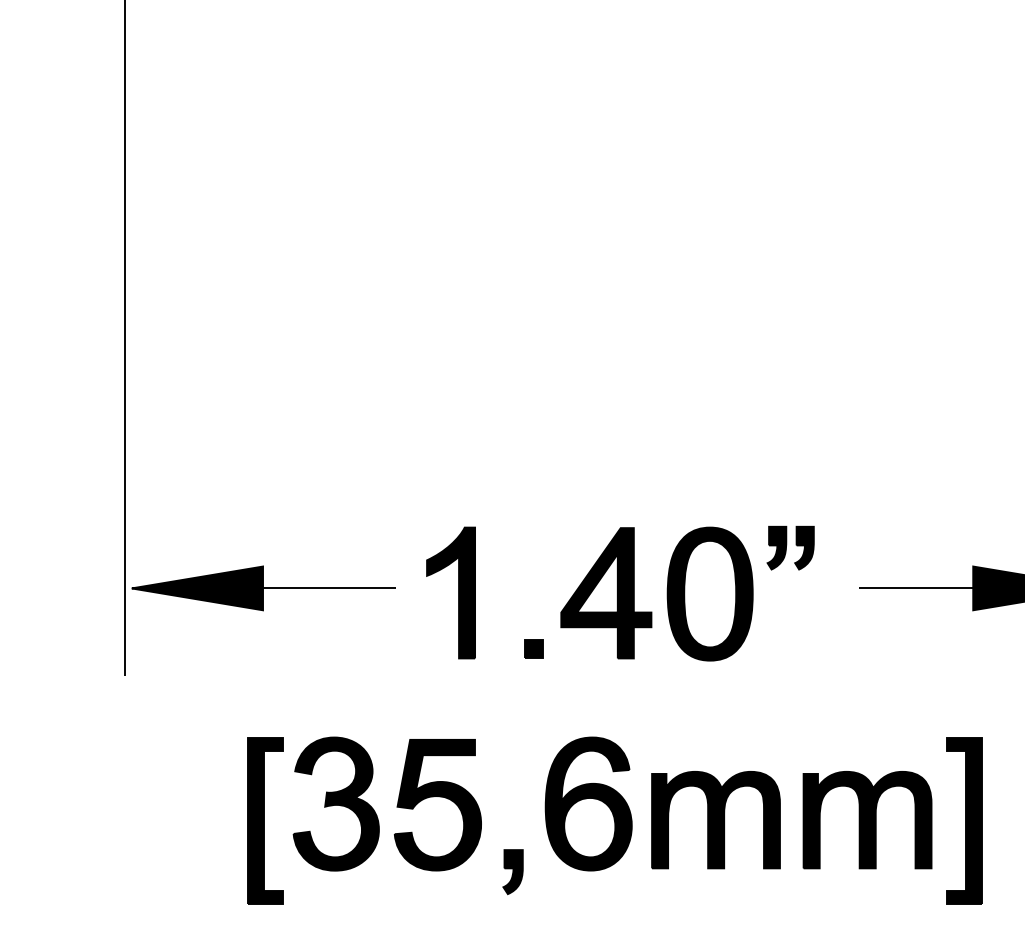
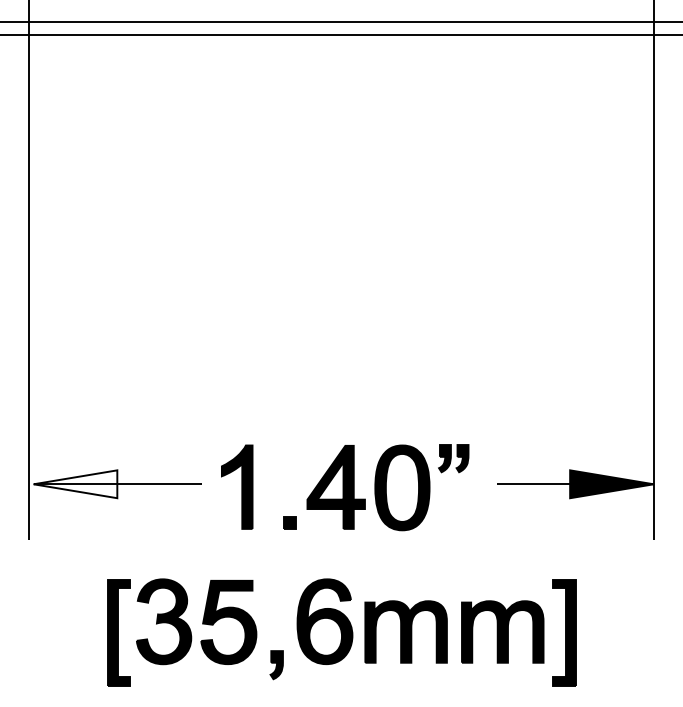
fill: (197, 588) -> (75, 484), removed

